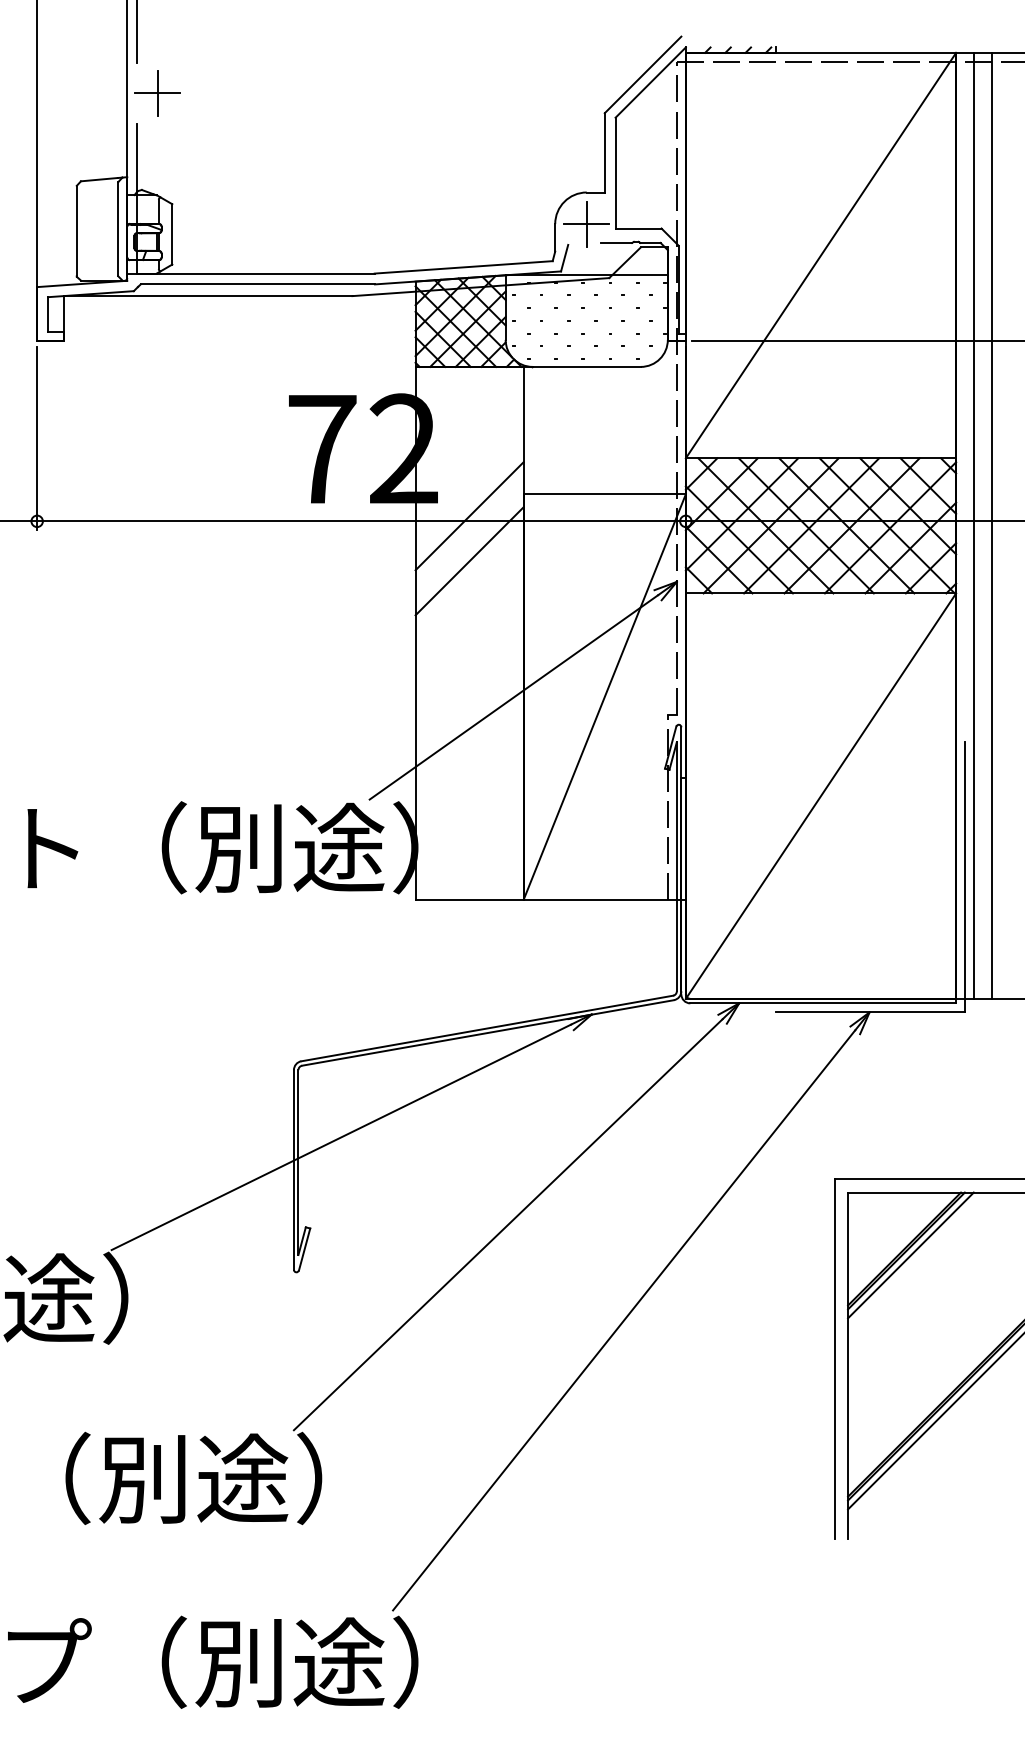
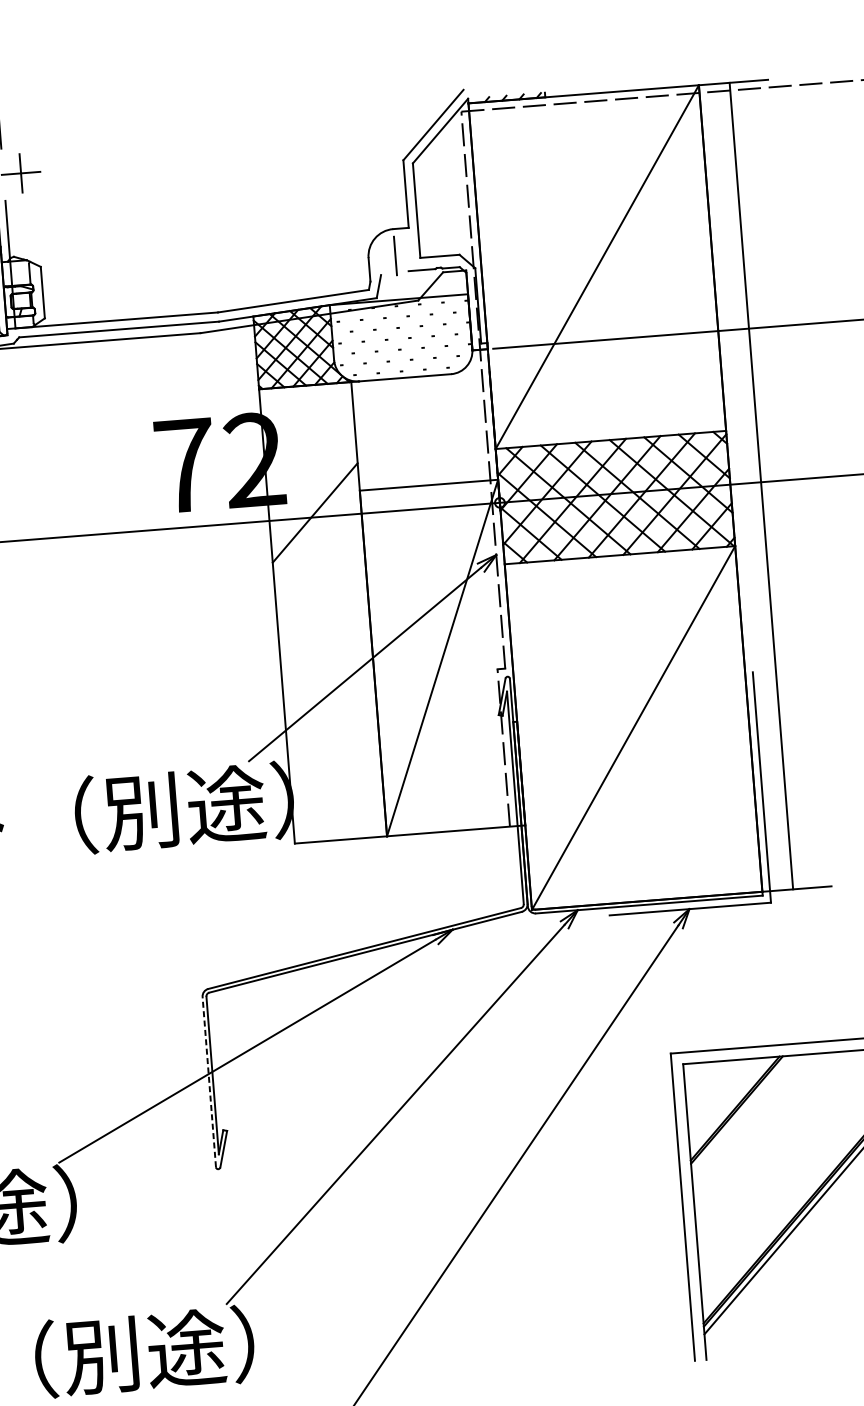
line: (586, 224) -> (395, 256), removed
line: (974, 525) -> (746, 486), removed
line: (469, 561) -> (318, 551), removed
line: (293, 1169) -> (208, 1081), solid -> dashed
line: (910, 1255) -> (740, 1113), removed

